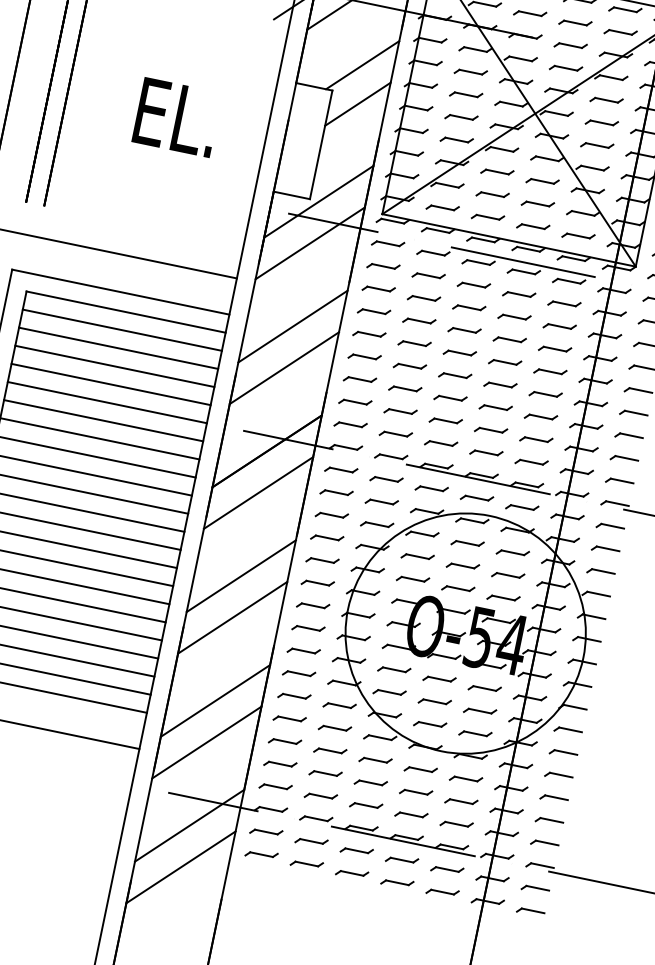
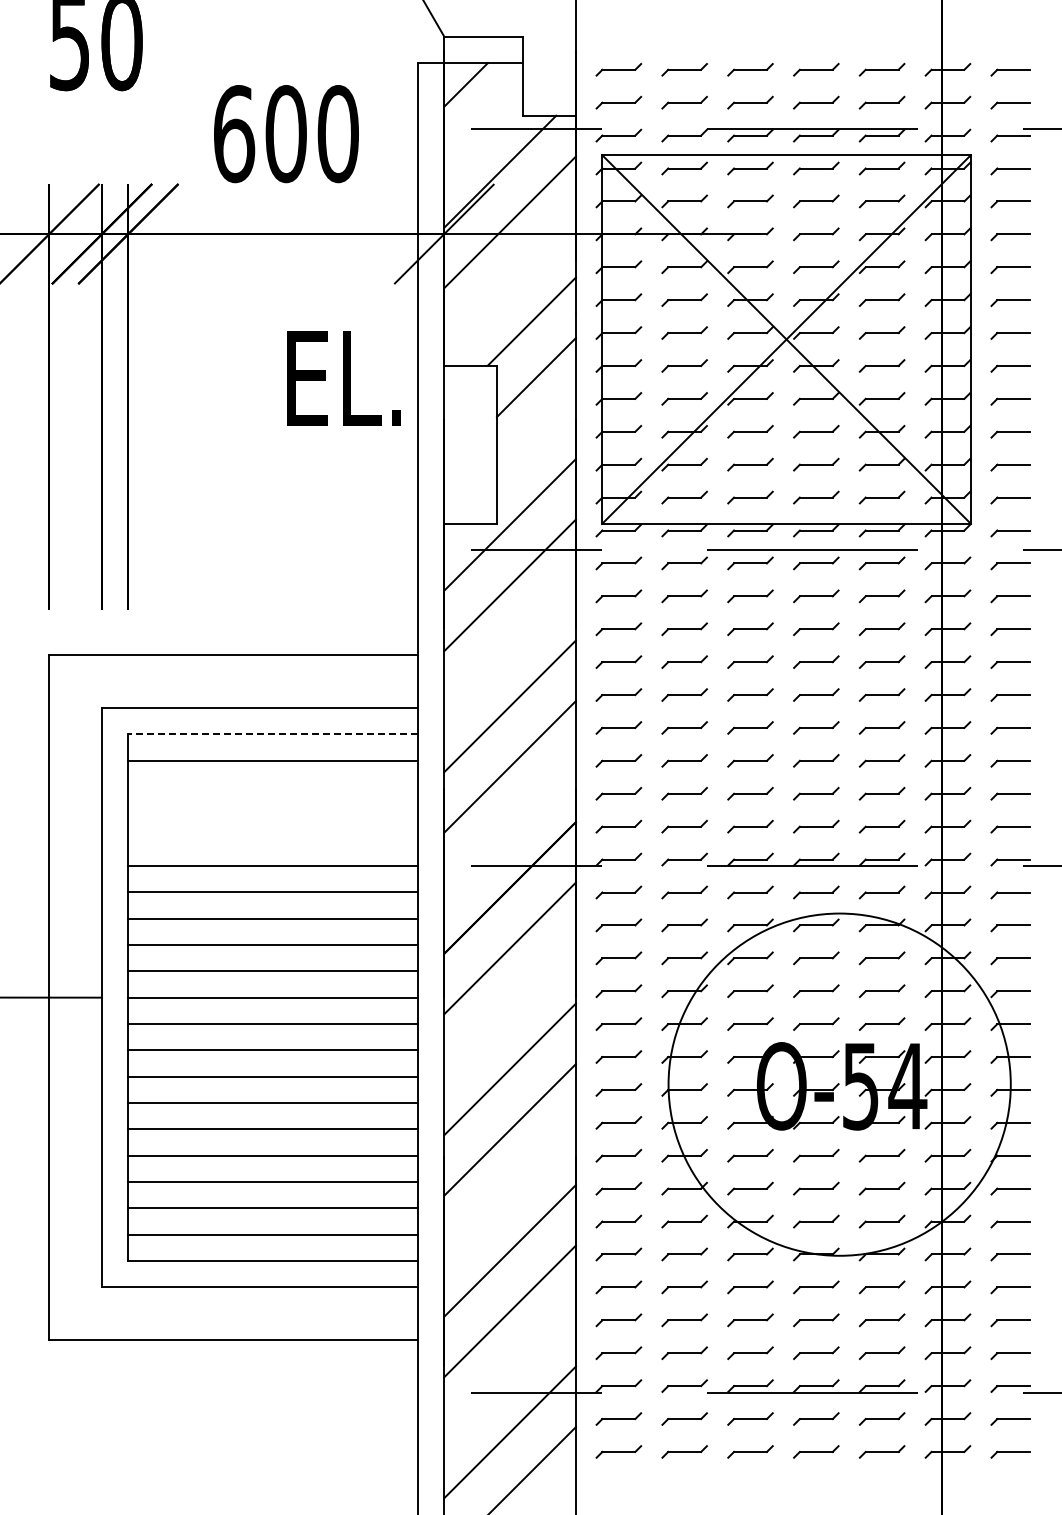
text: (176, 117) -> (343, 378), moved
line: (126, 312) -> (273, 734), solid -> dashed
line: (118, 348) -> (272, 787), removed
line: (114, 366) -> (272, 813), removed
line: (110, 384) -> (272, 839), removed

